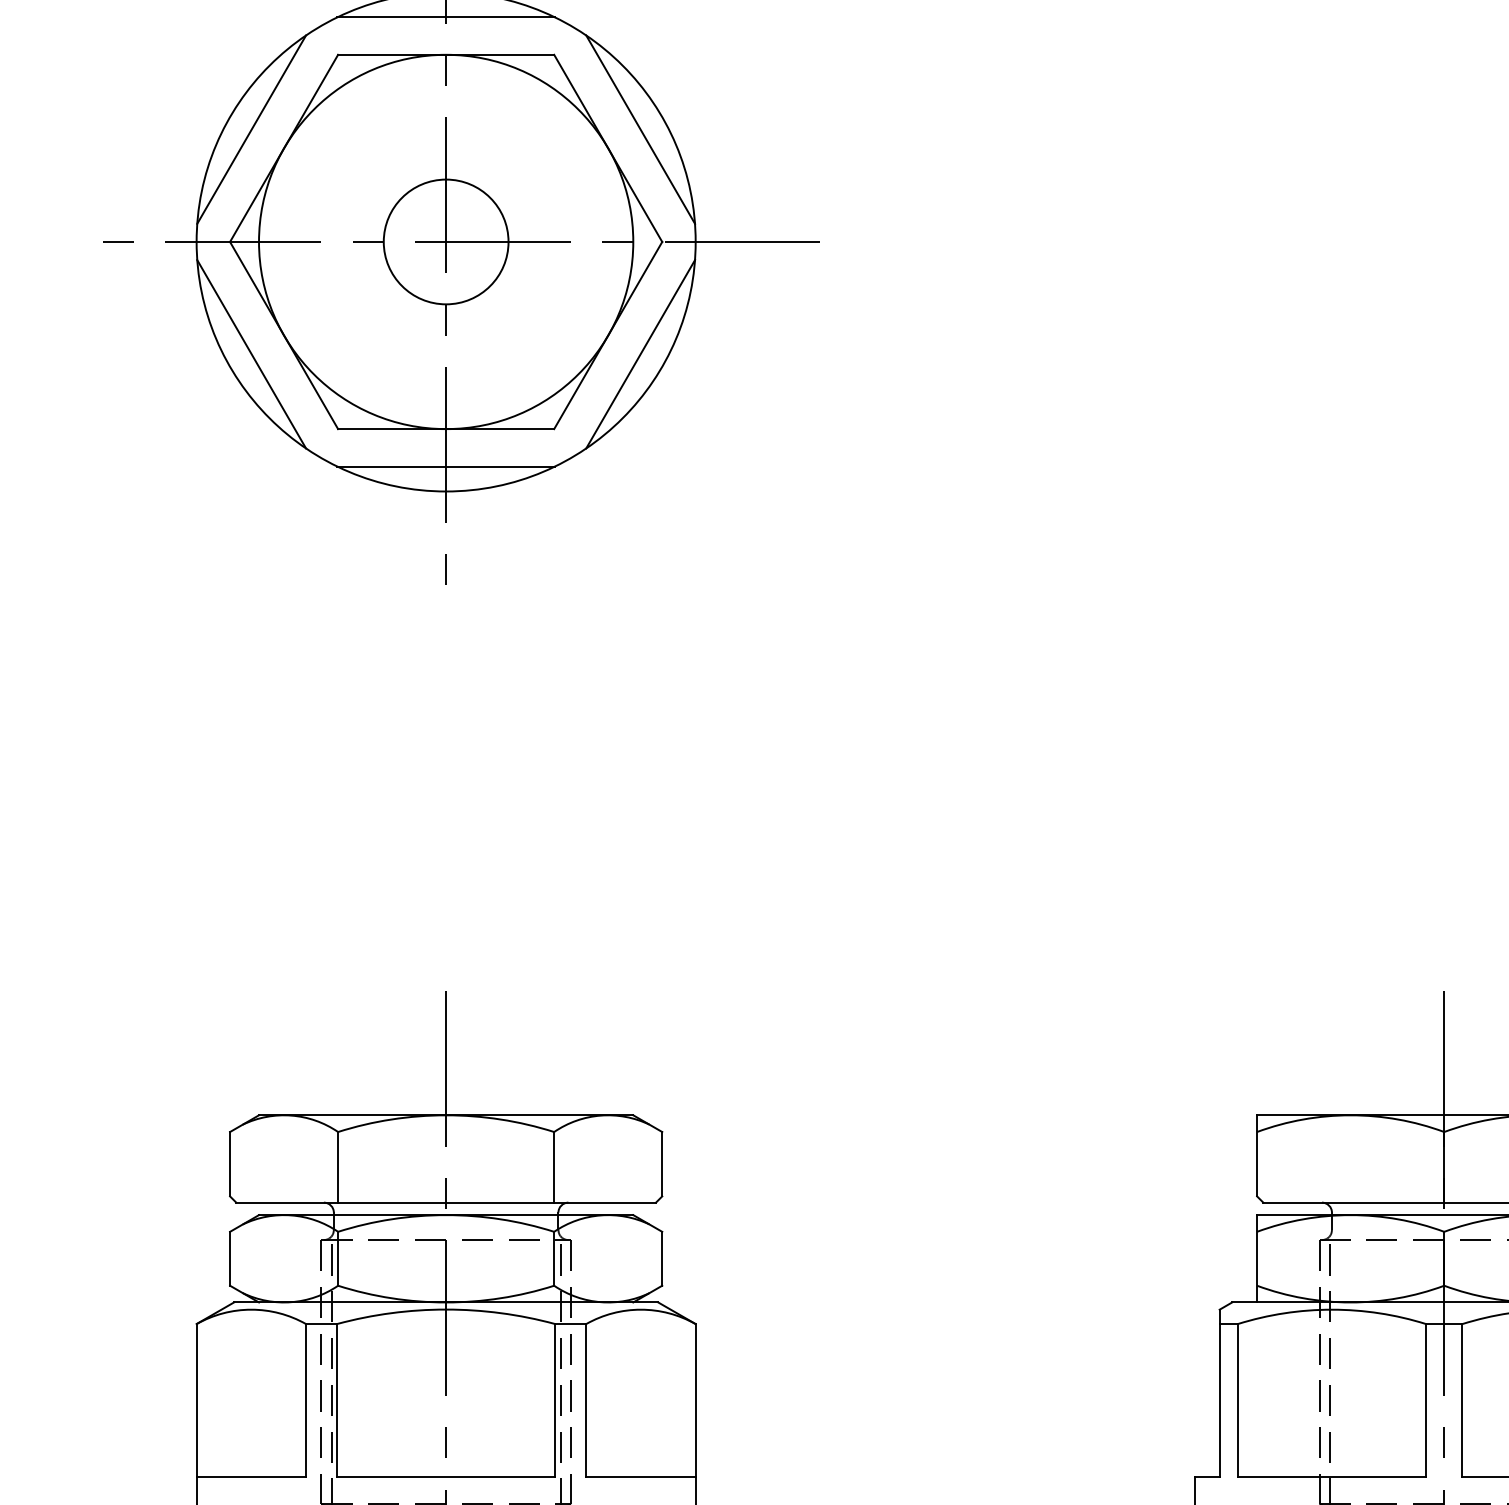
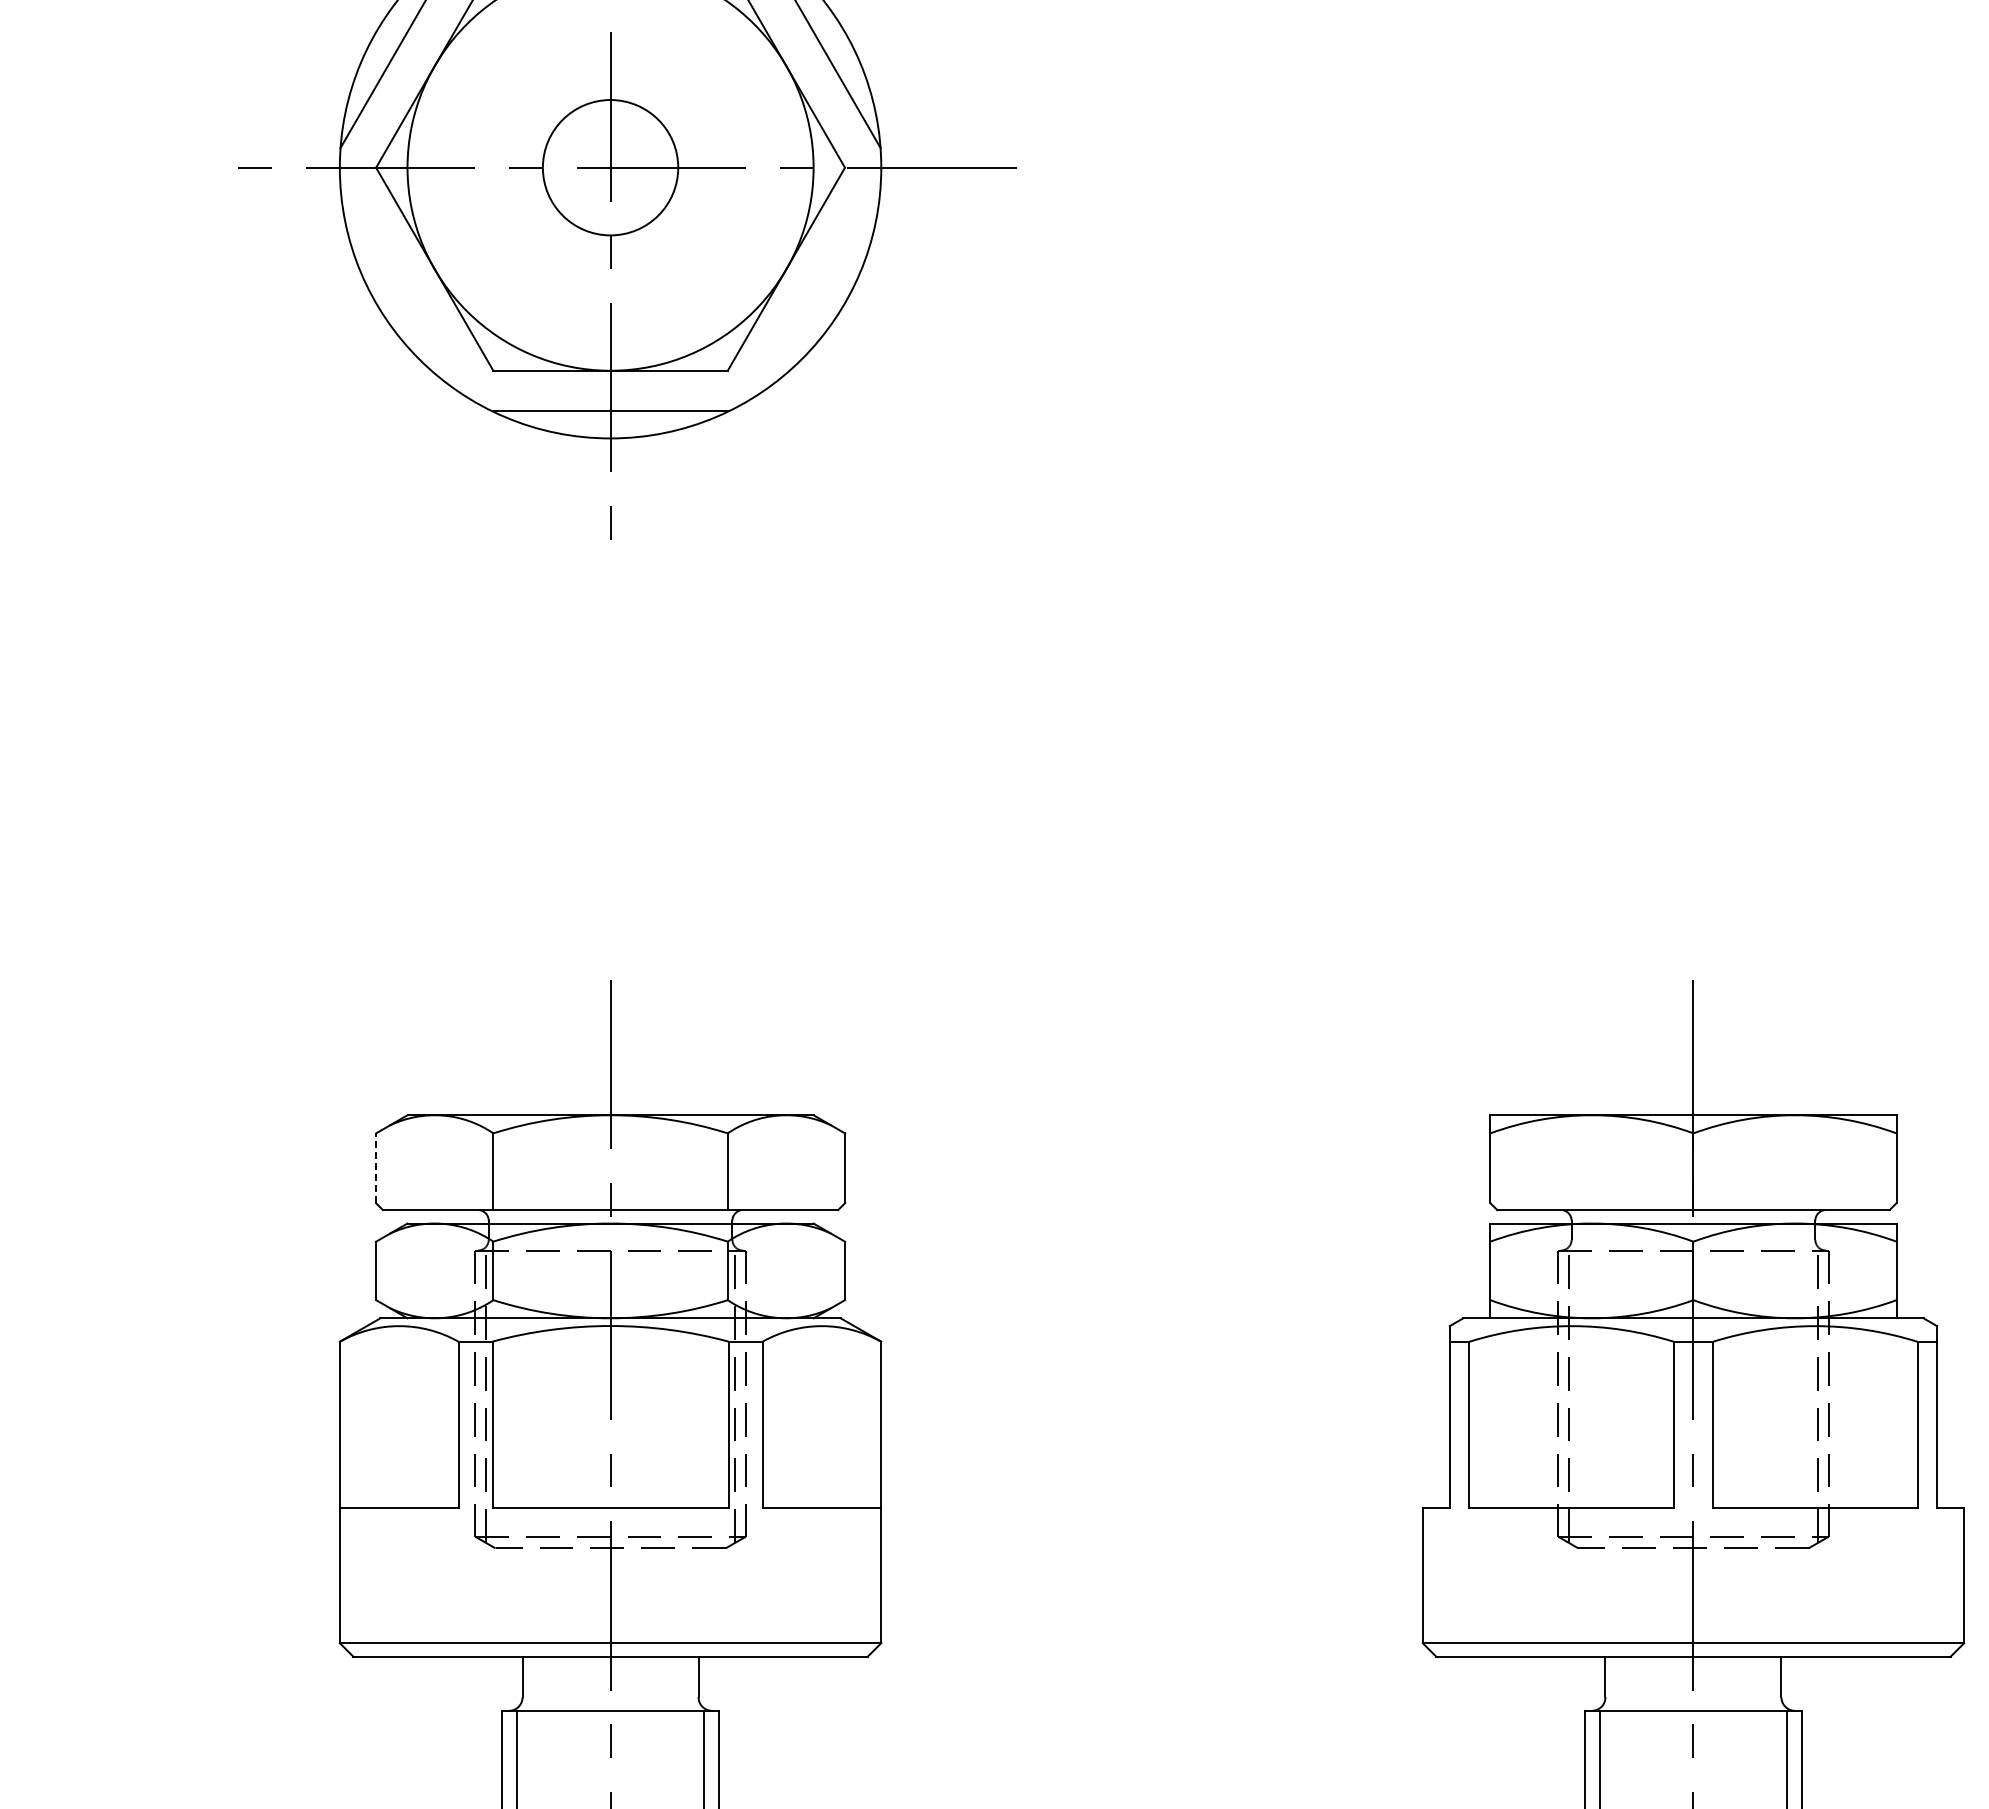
line: (251, 354) -> (399, 289), removed
line: (640, 354) -> (821, 289), removed
line: (230, 1164) -> (376, 1168), solid -> dashed

